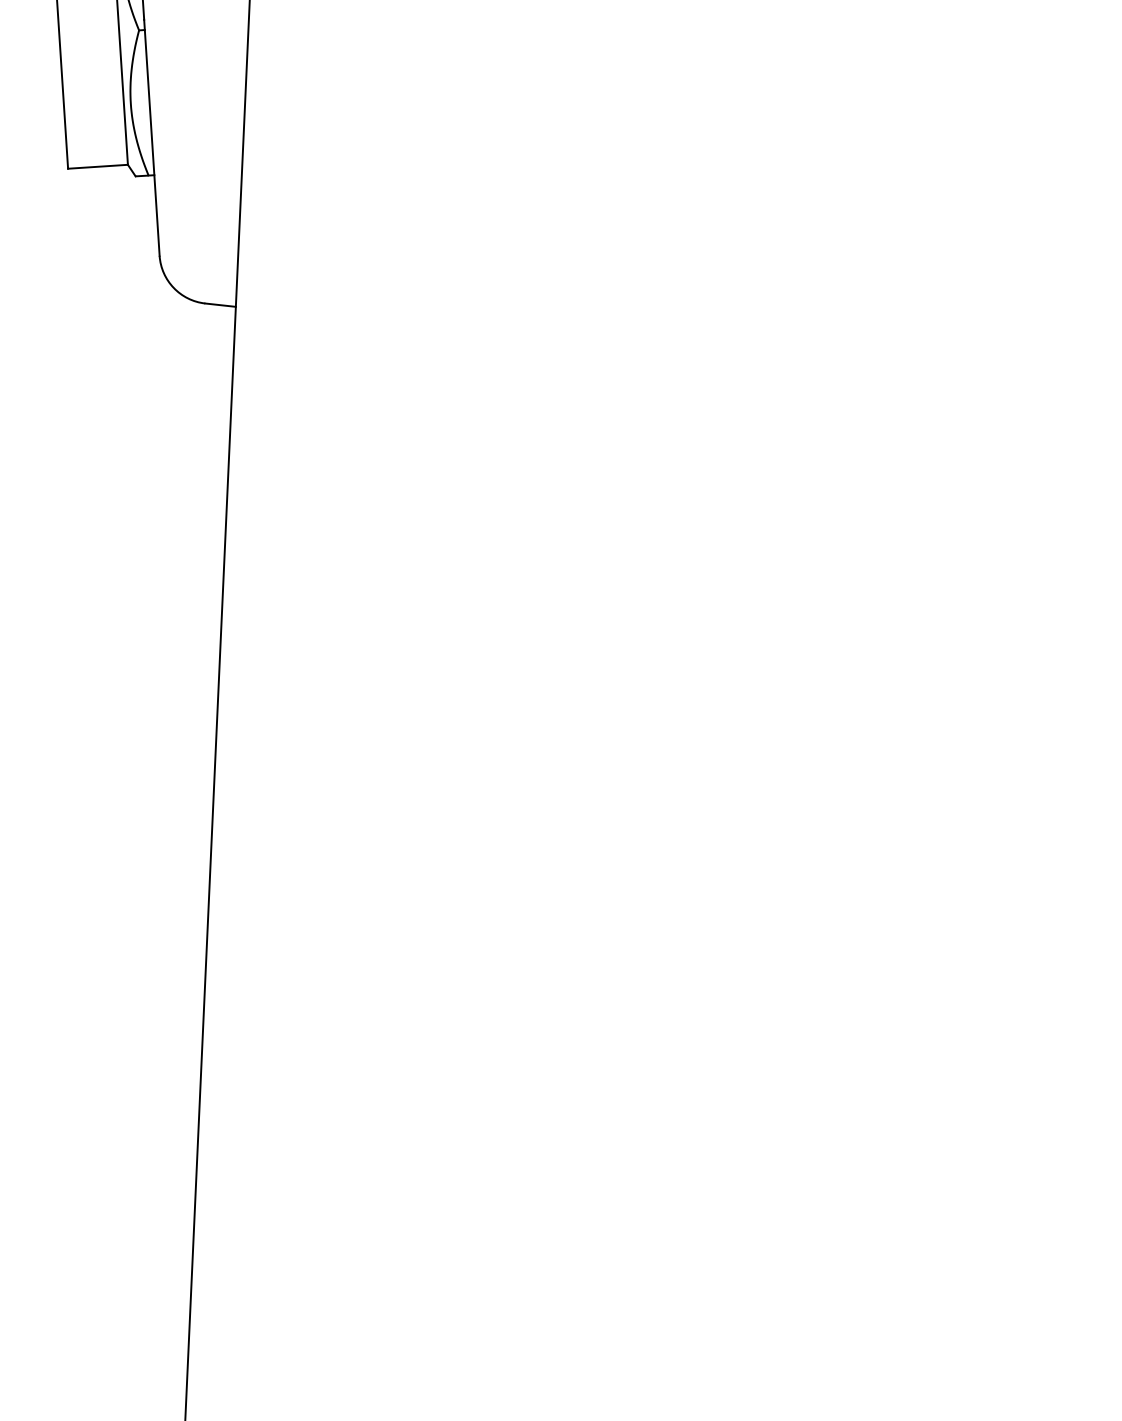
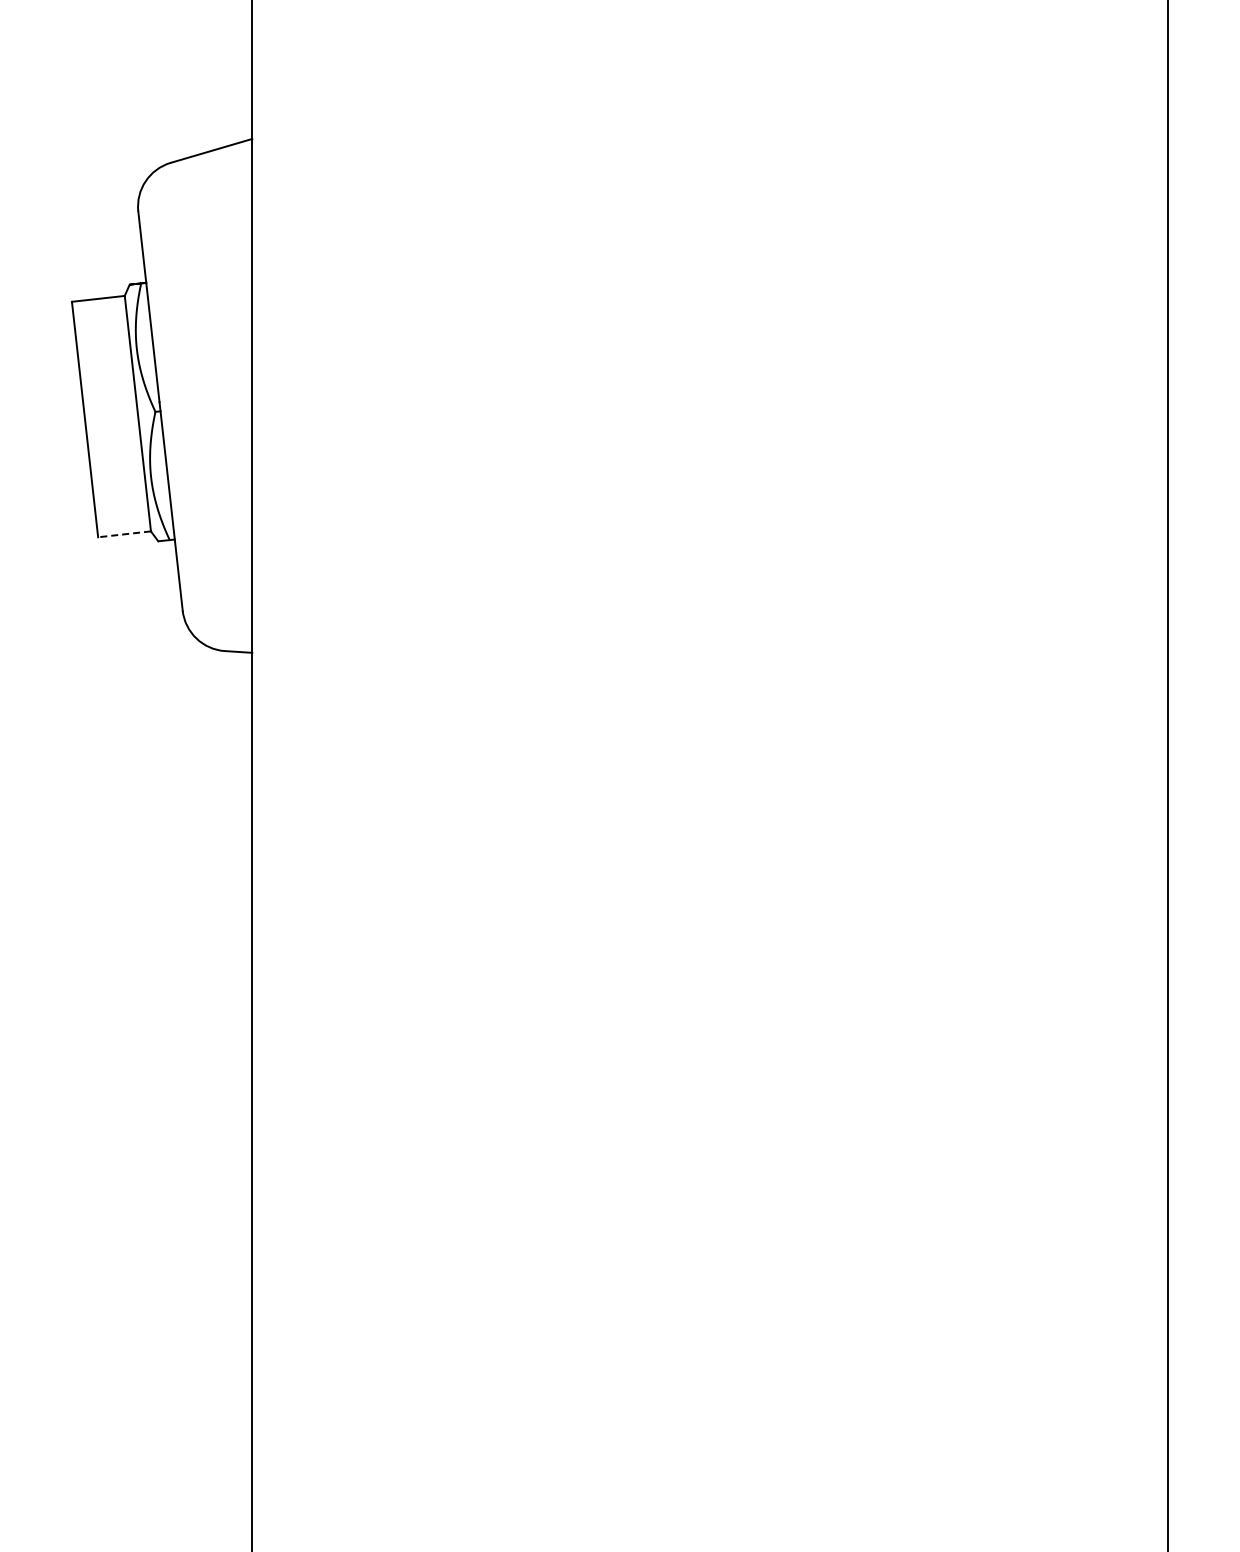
line: (97, 166) -> (124, 534), solid -> dashed

